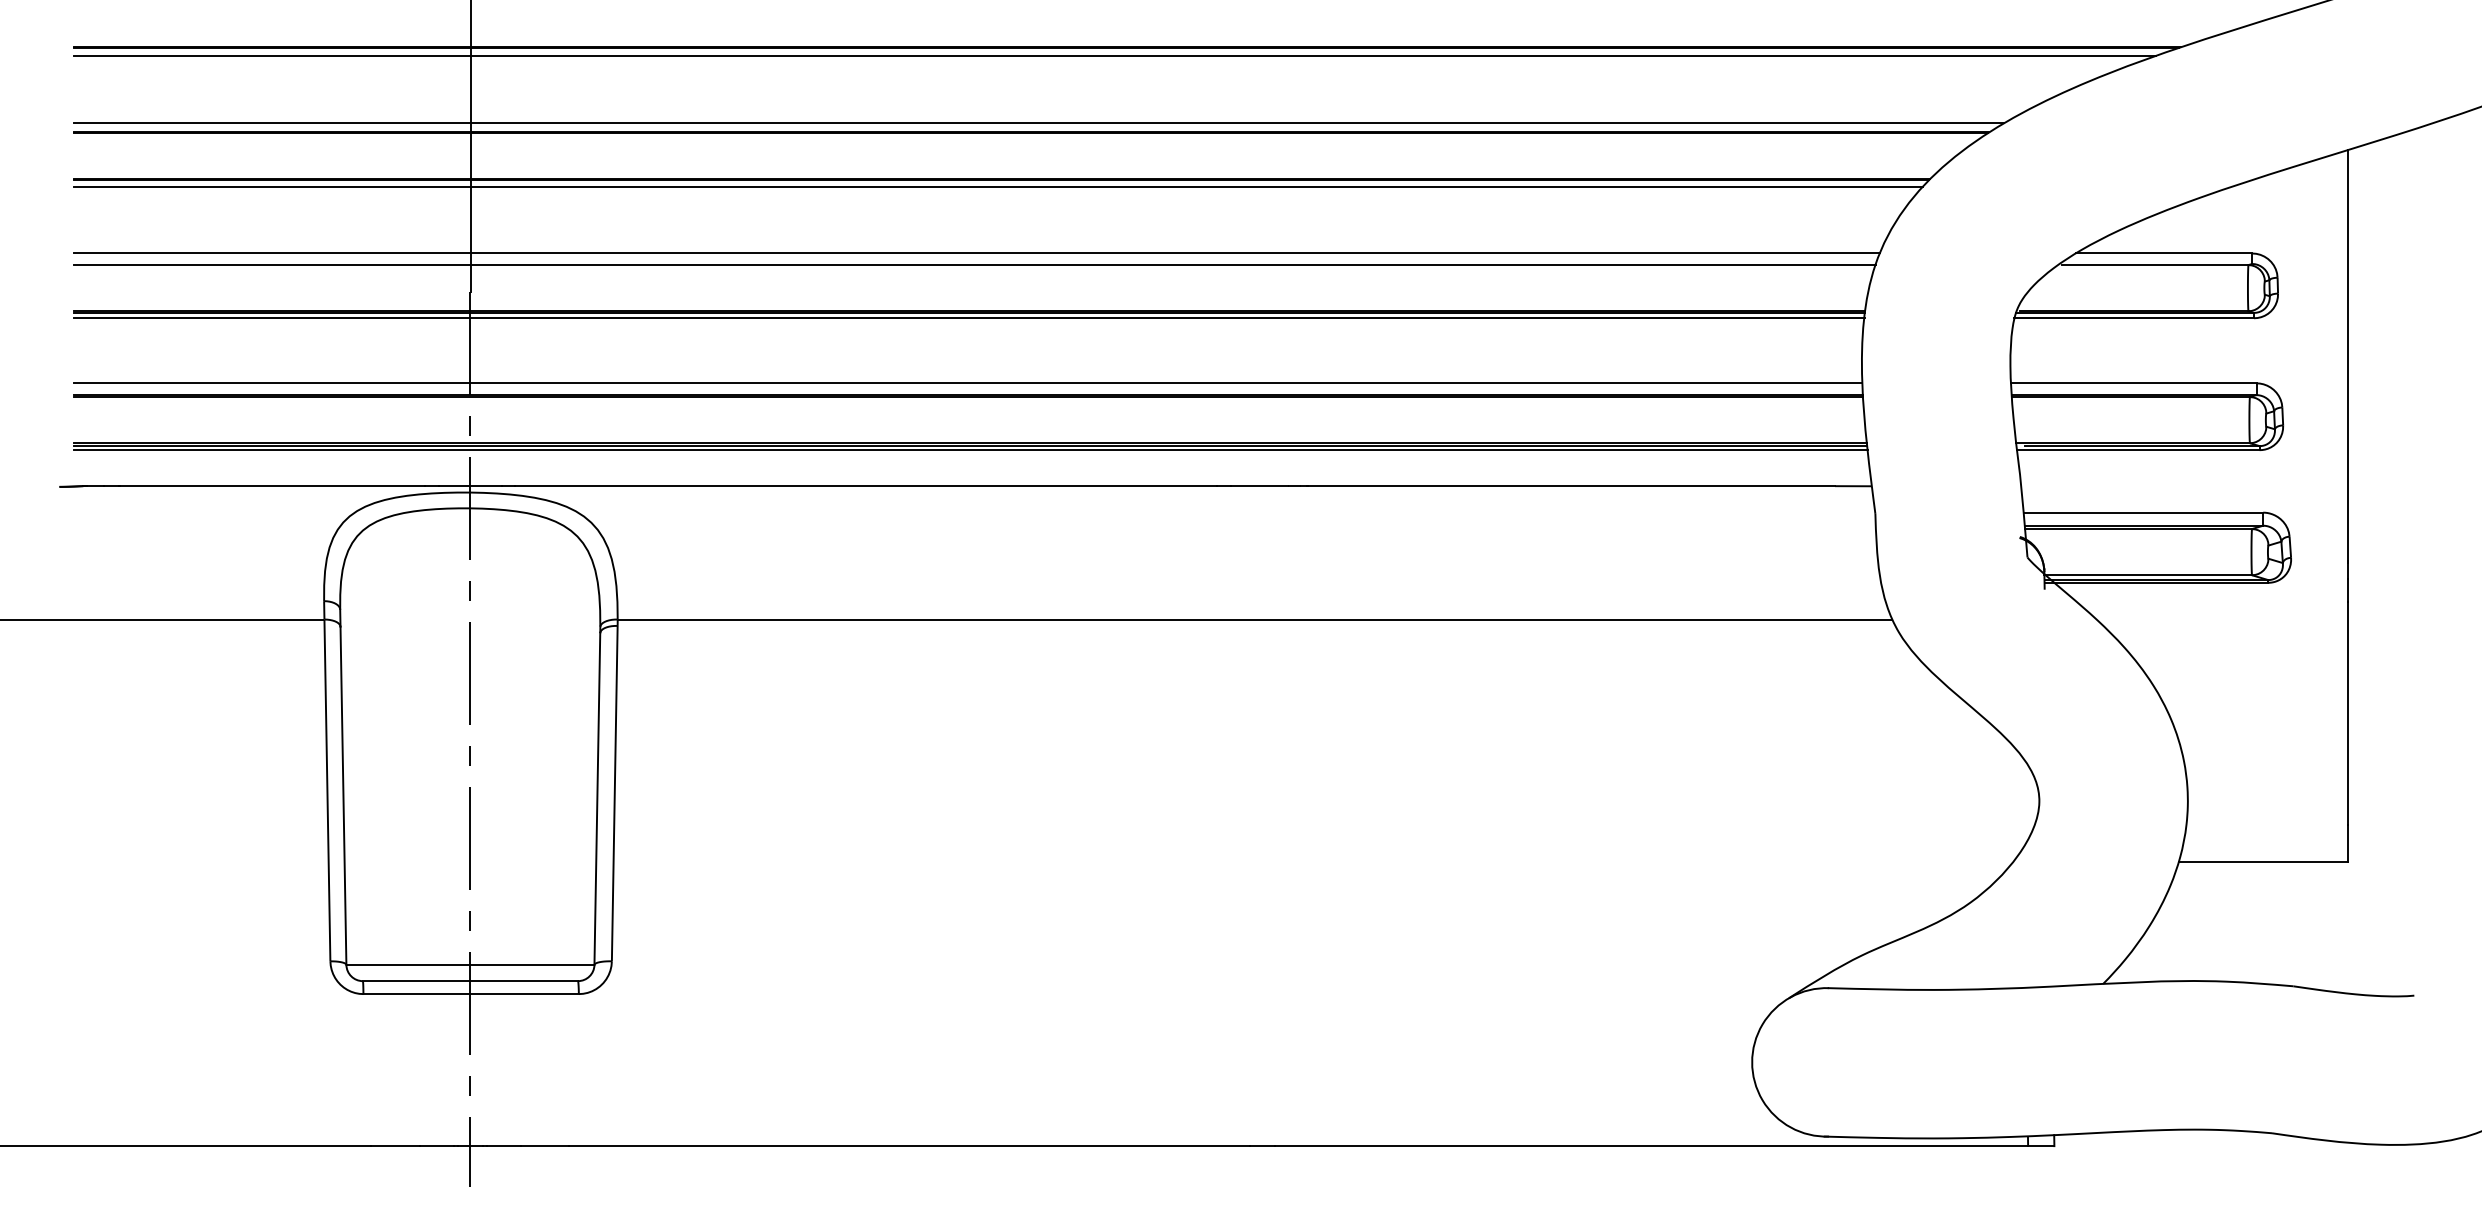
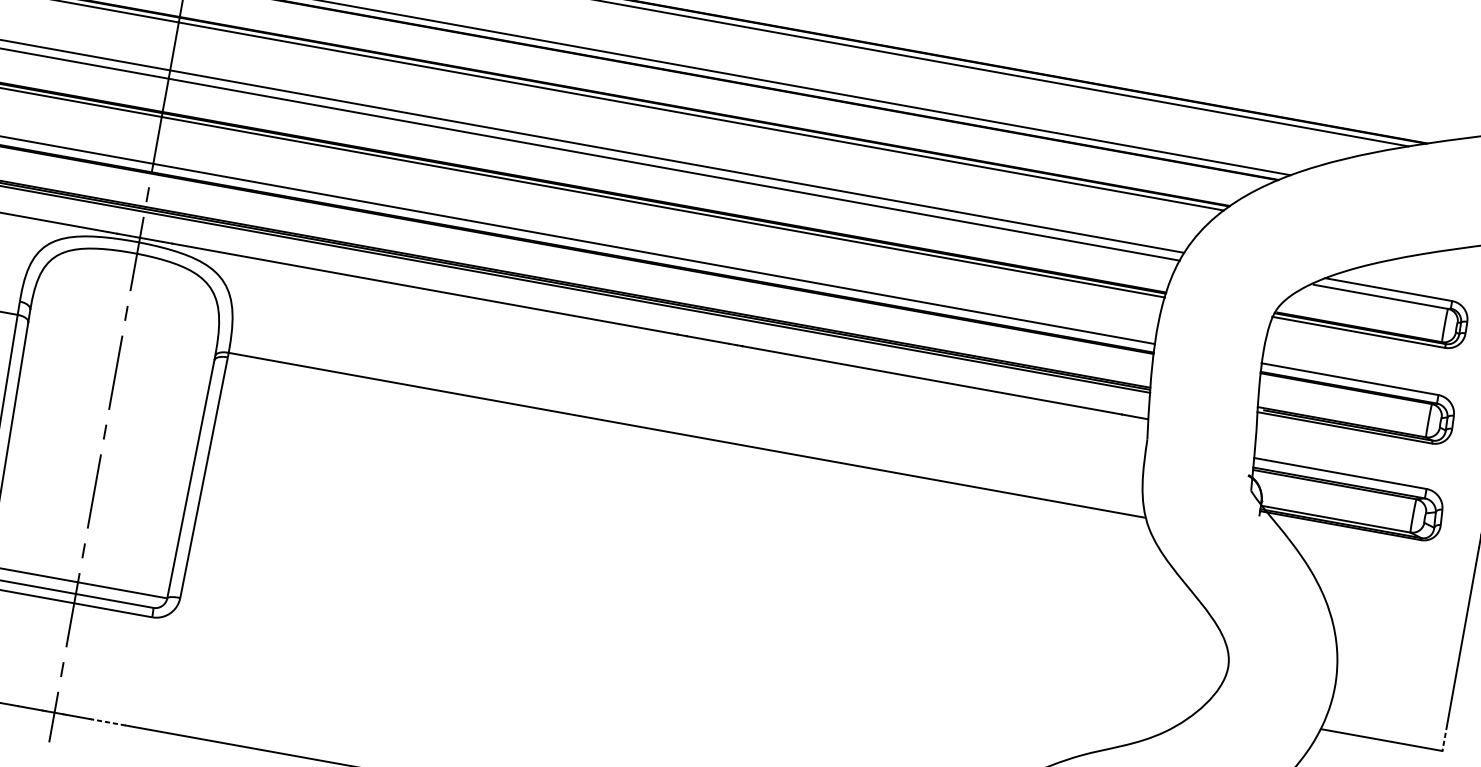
line: (2348, 843) -> (1445, 738), solid -> dashed
line: (544, 1146) -> (107, 722), solid -> dashed

